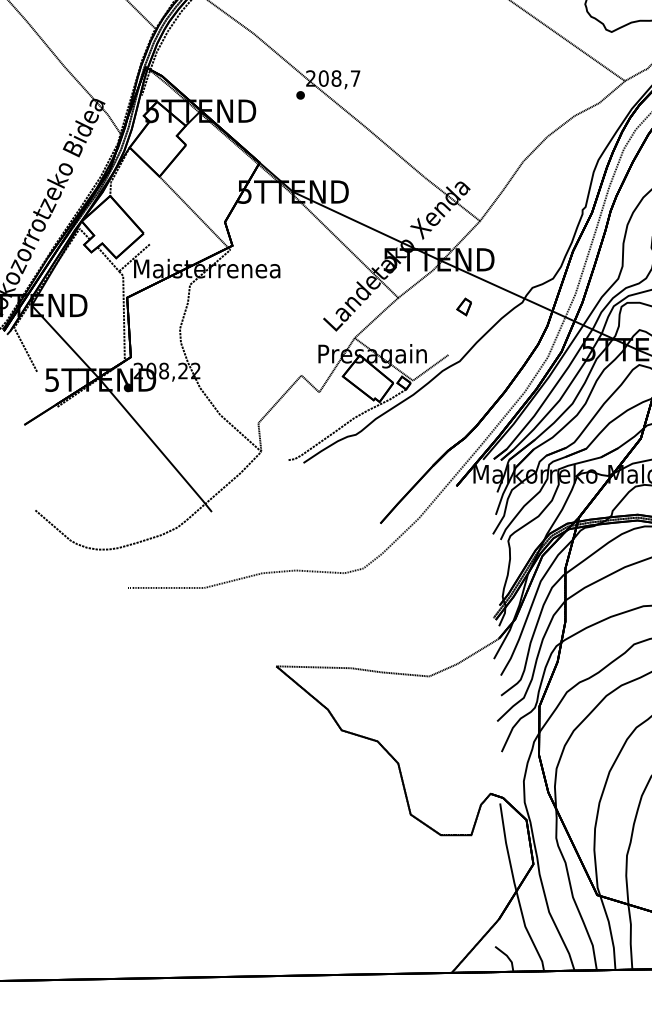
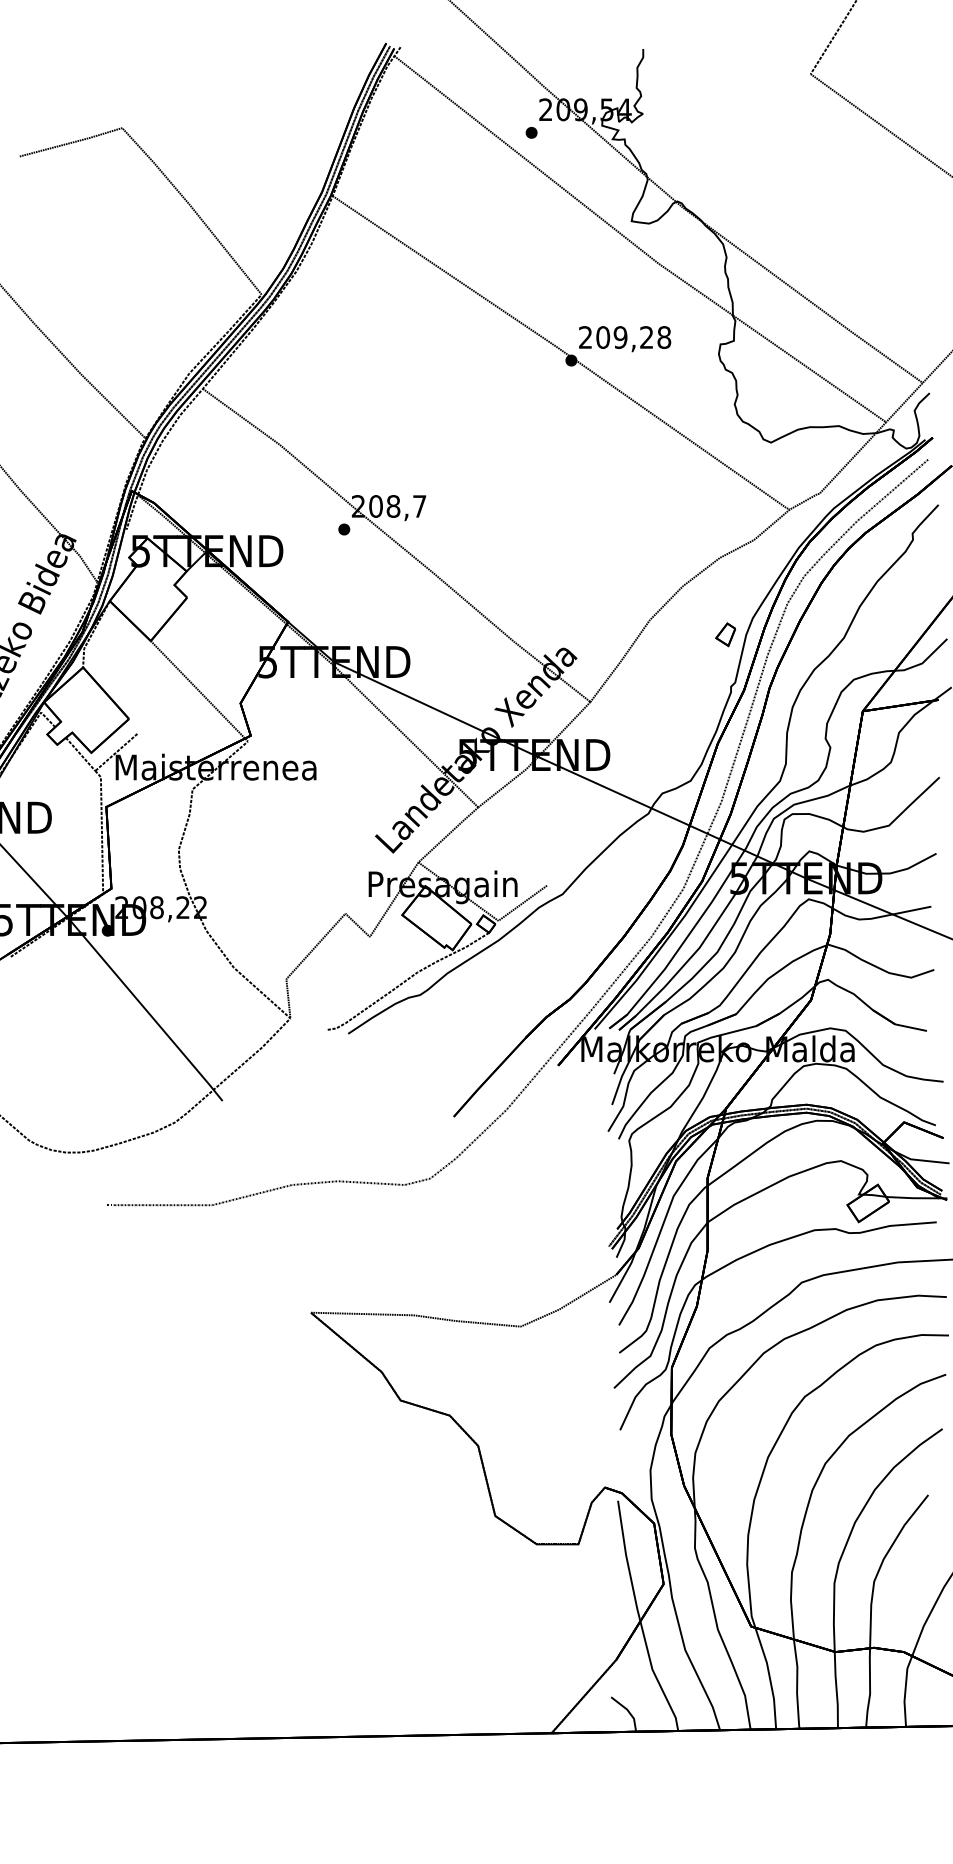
part: (464, 306) -> (725, 634), moved

